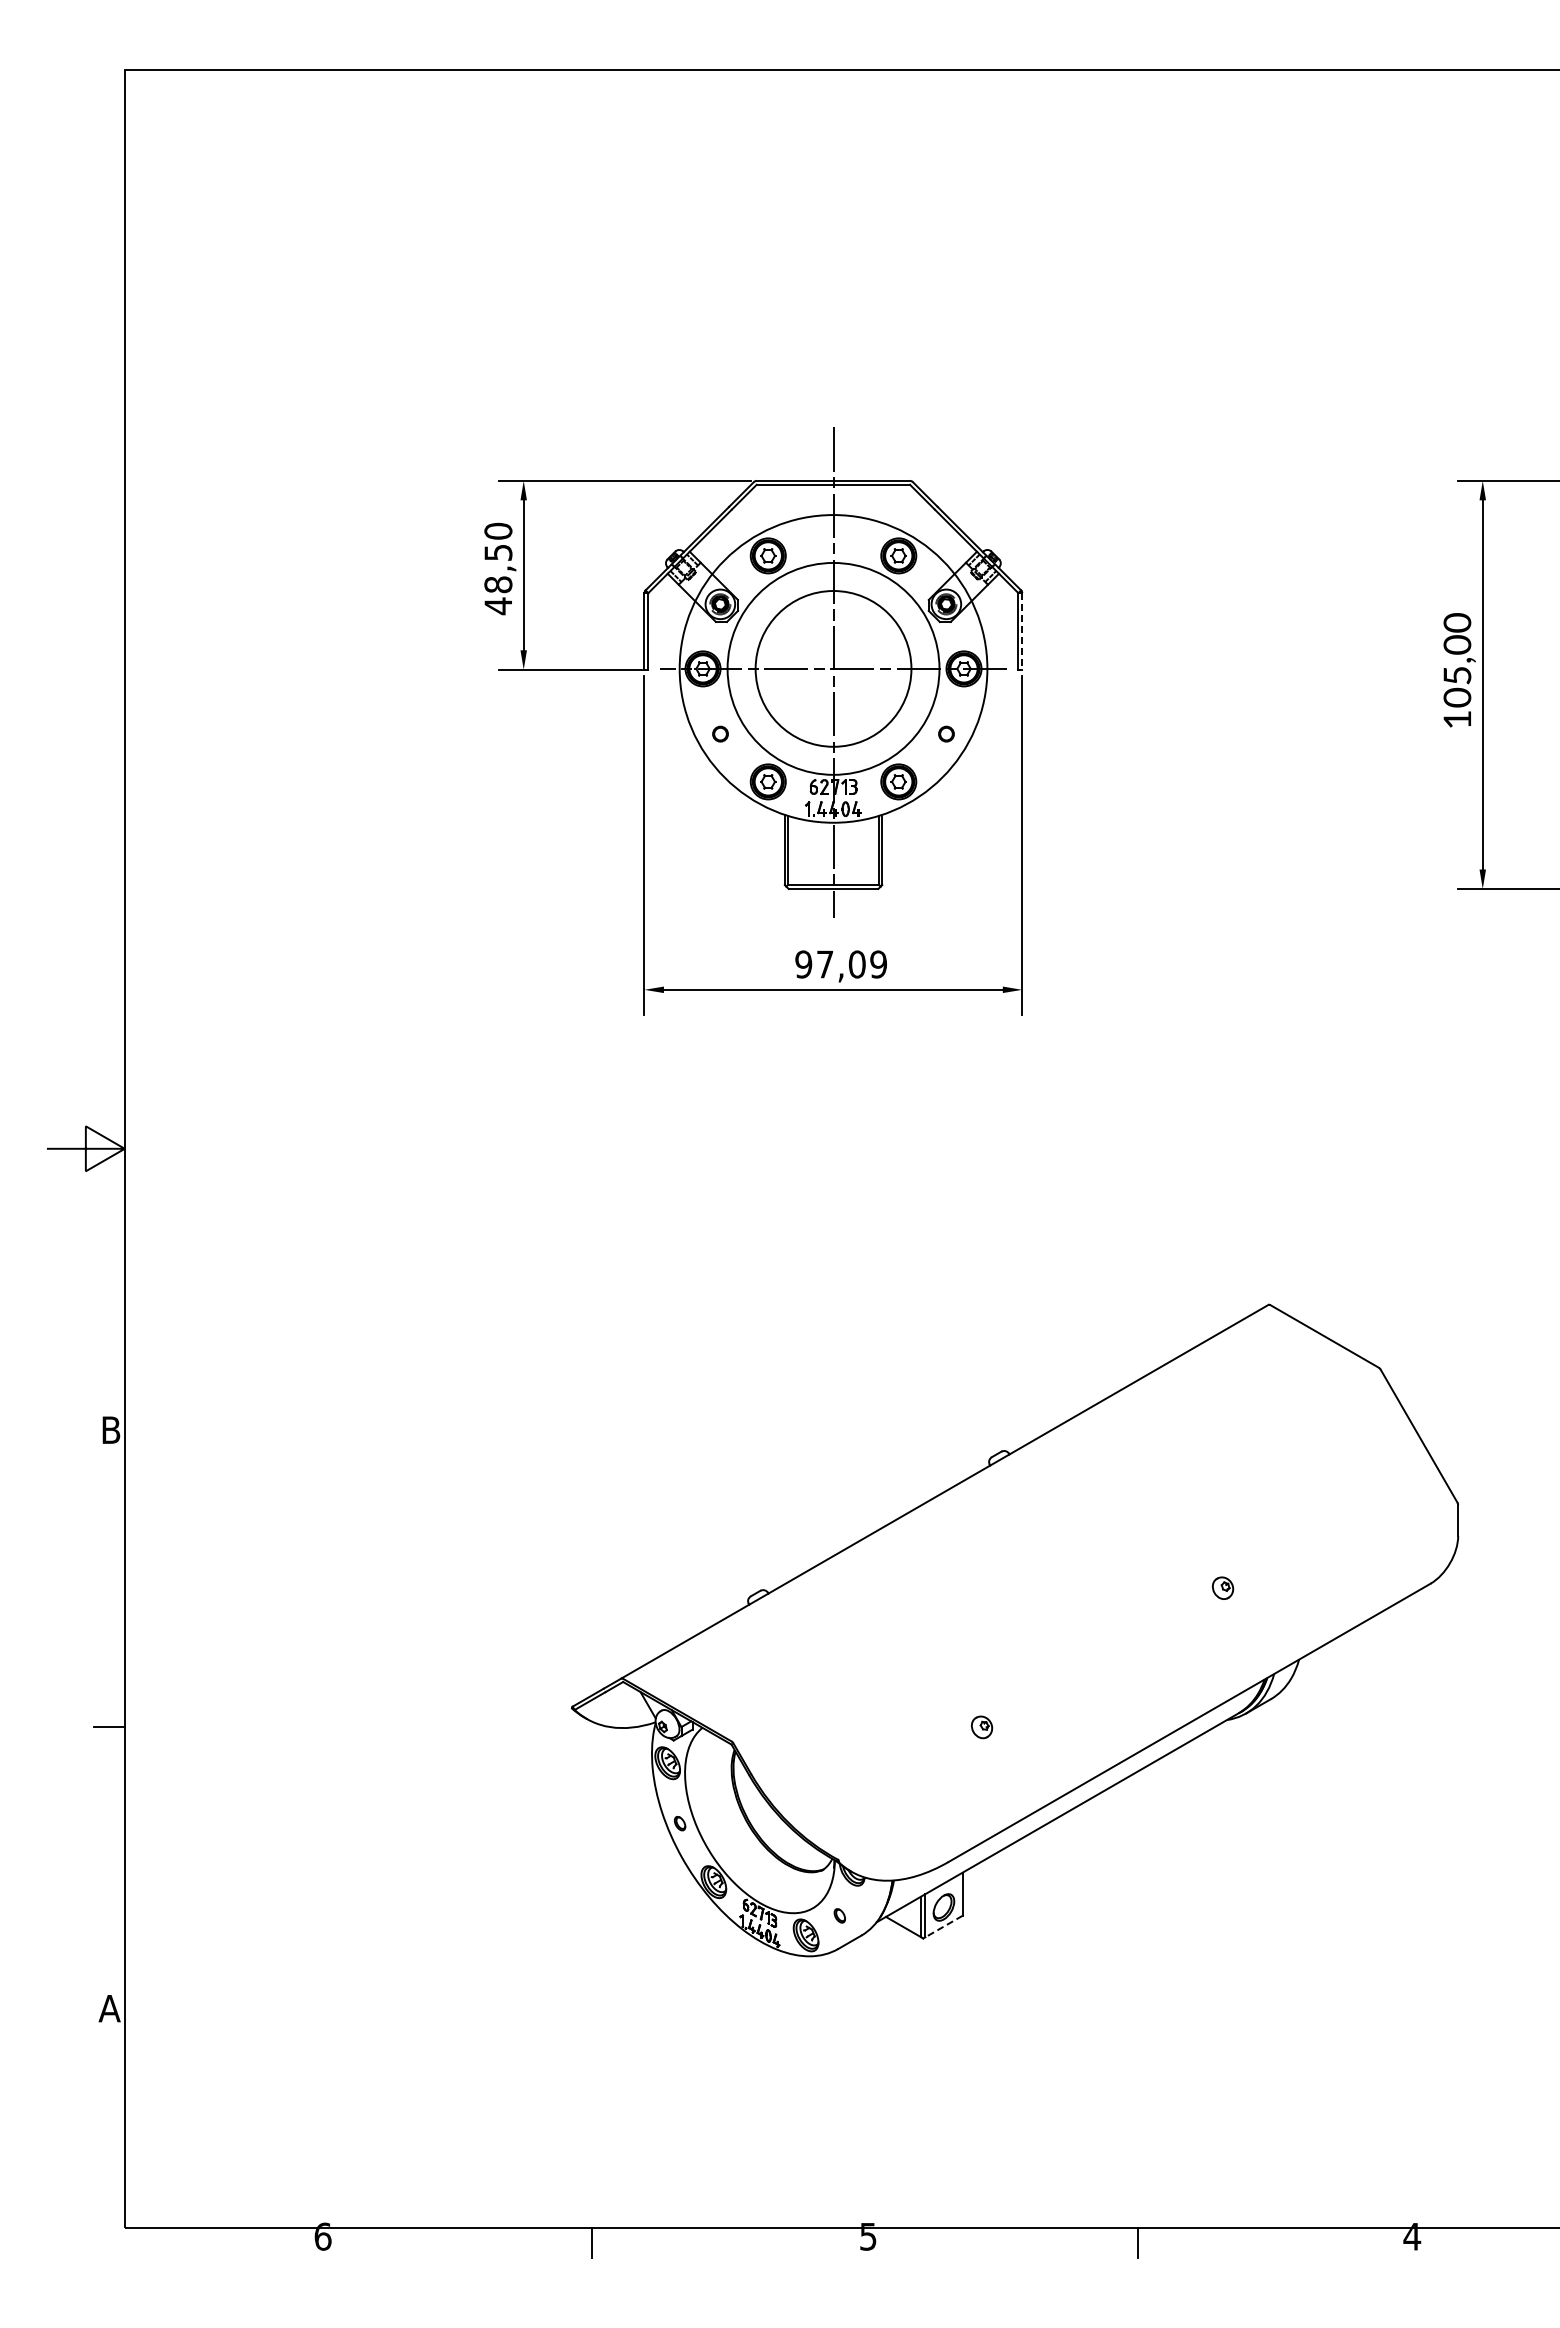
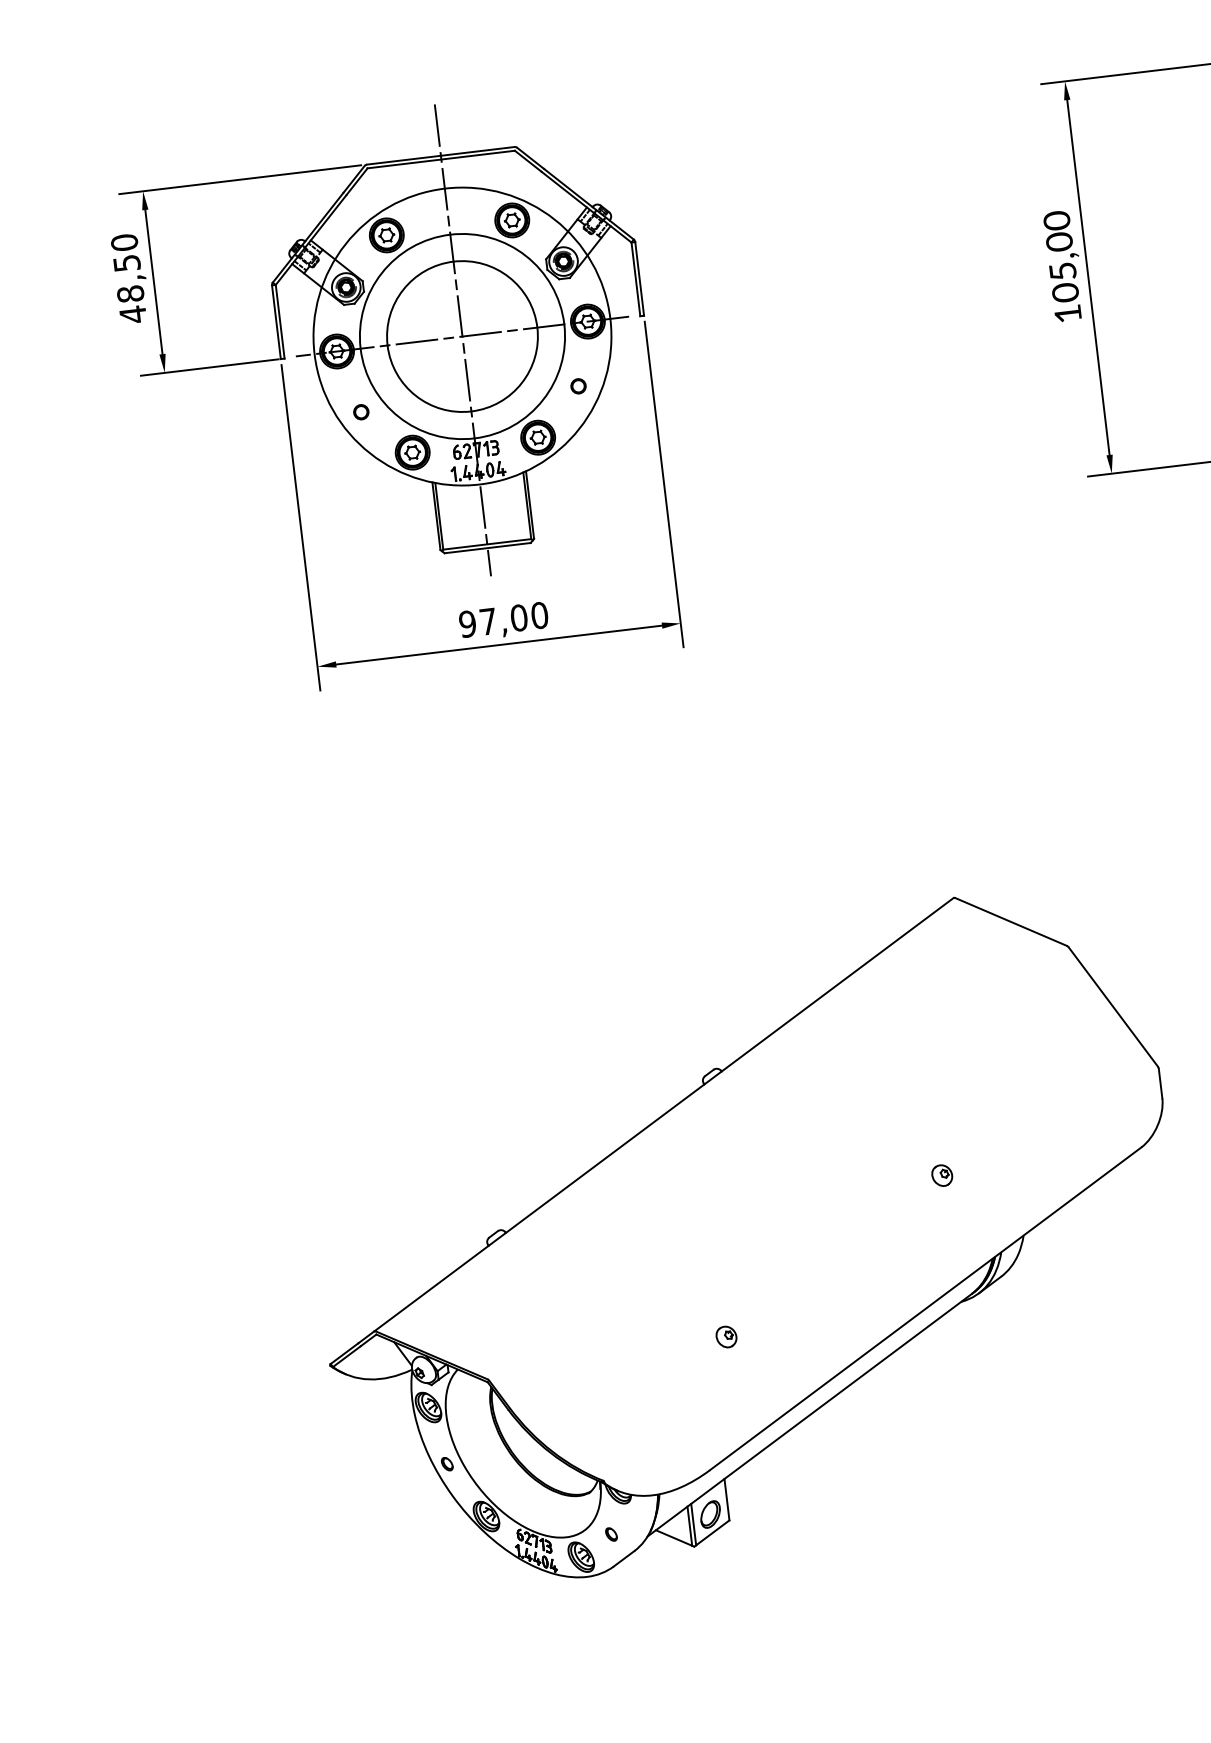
line: (1022, 631) -> (639, 278), dashed -> solid
text: (878, 964) -> (539, 615), 97,09 -> 97,00
line: (943, 1926) -> (712, 1532), dashed -> solid

